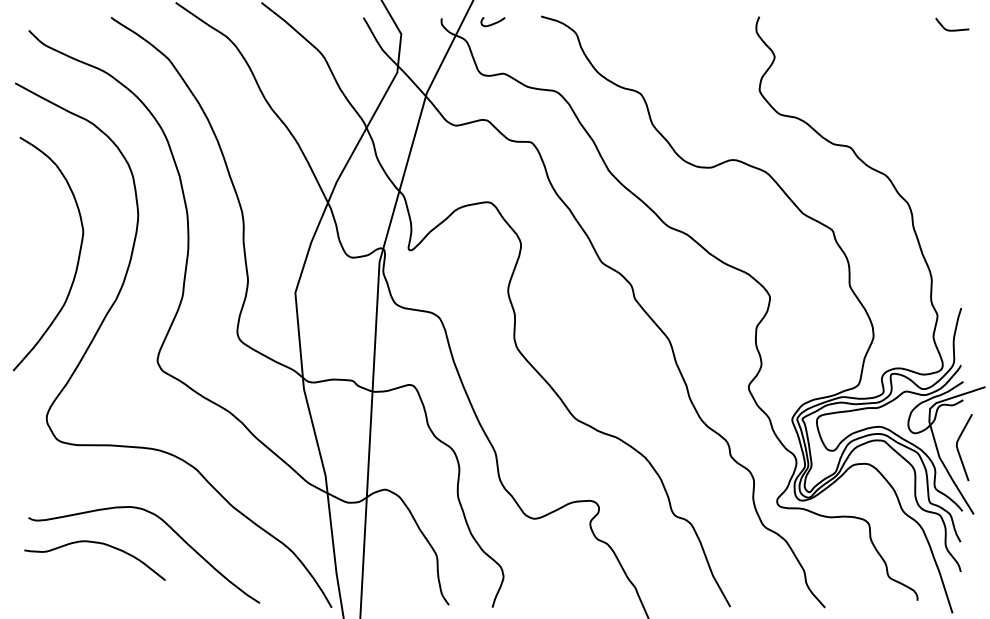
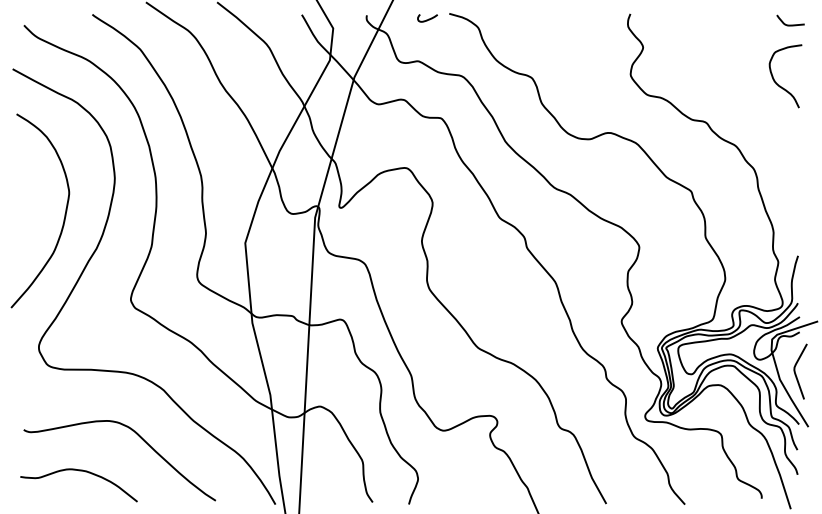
curve: (492, 23) -> (427, 19), moved
curve: (940, 103) -> (780, 85), added
curve: (94, 543) -> (78, 471), moved

